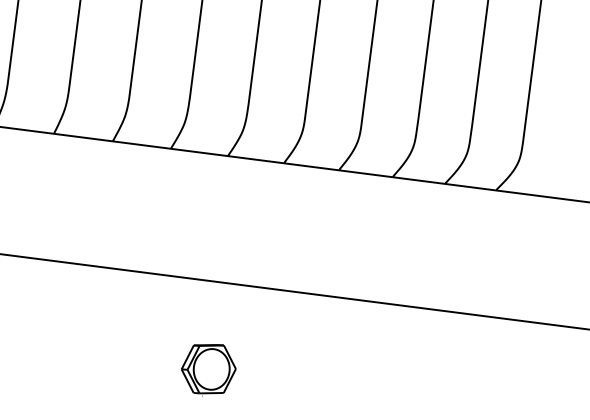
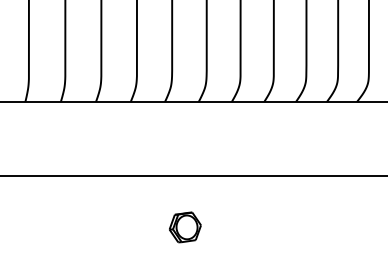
part: (209, 369) -> (185, 227), moved

